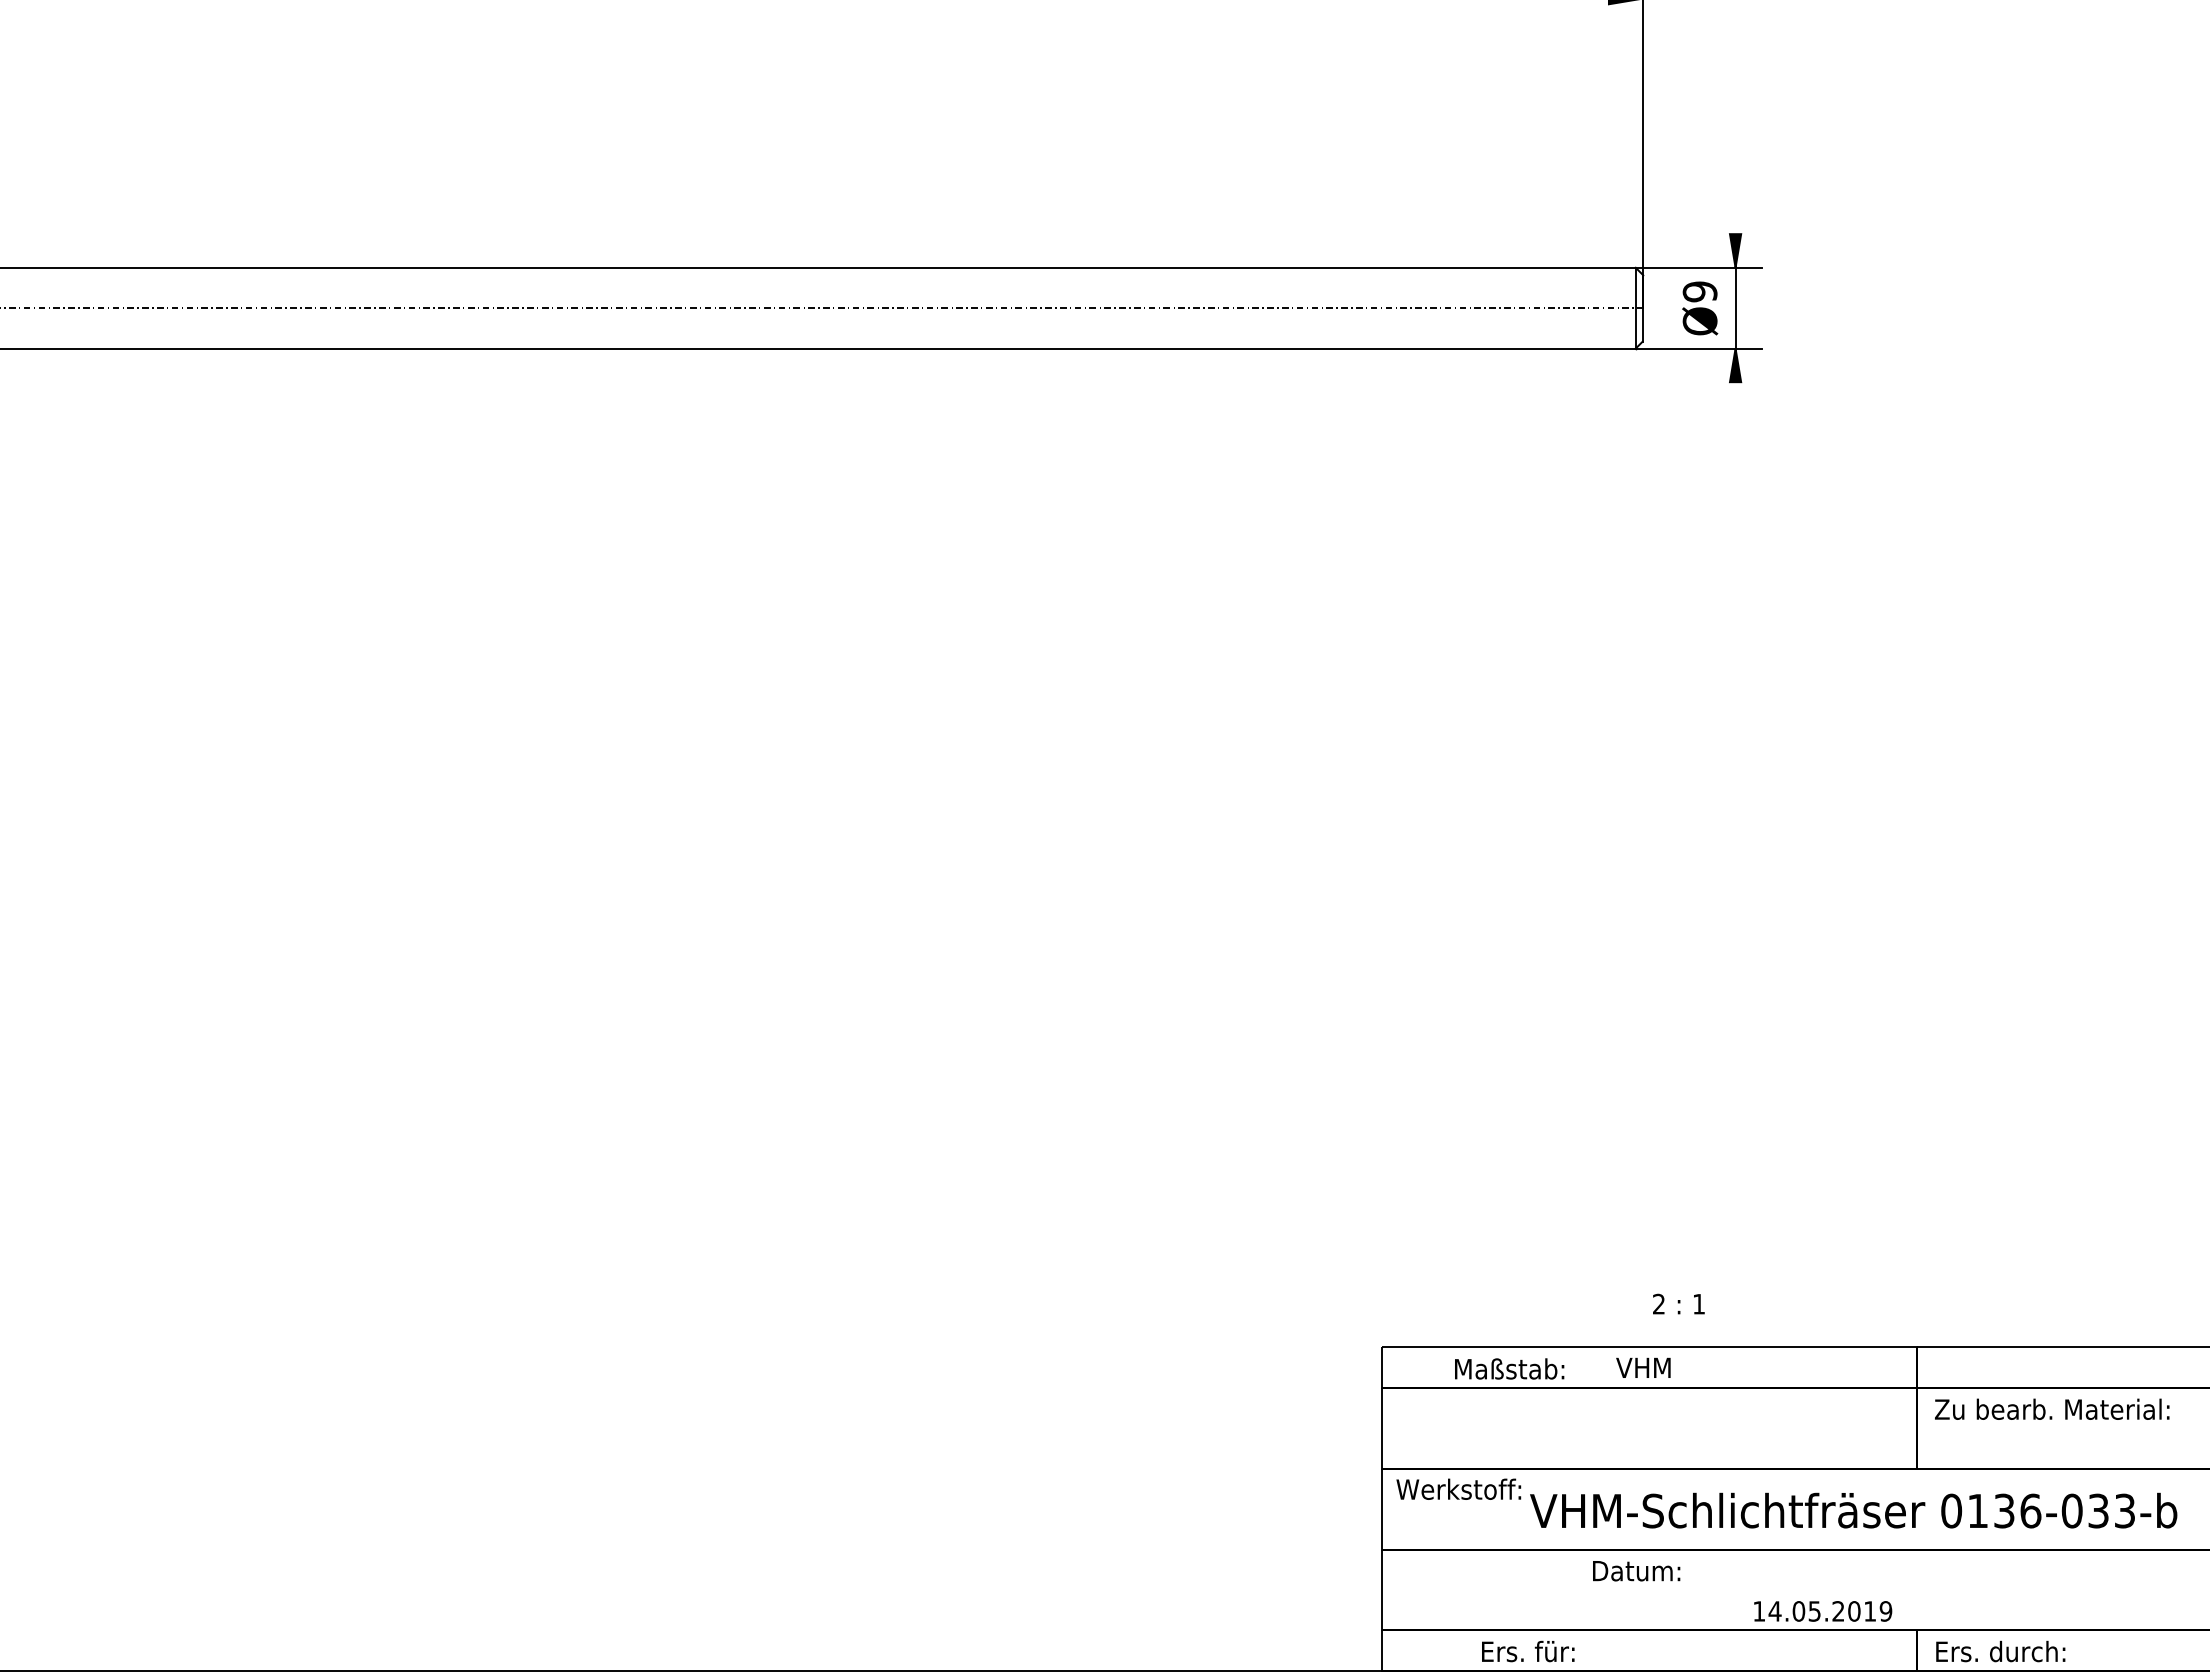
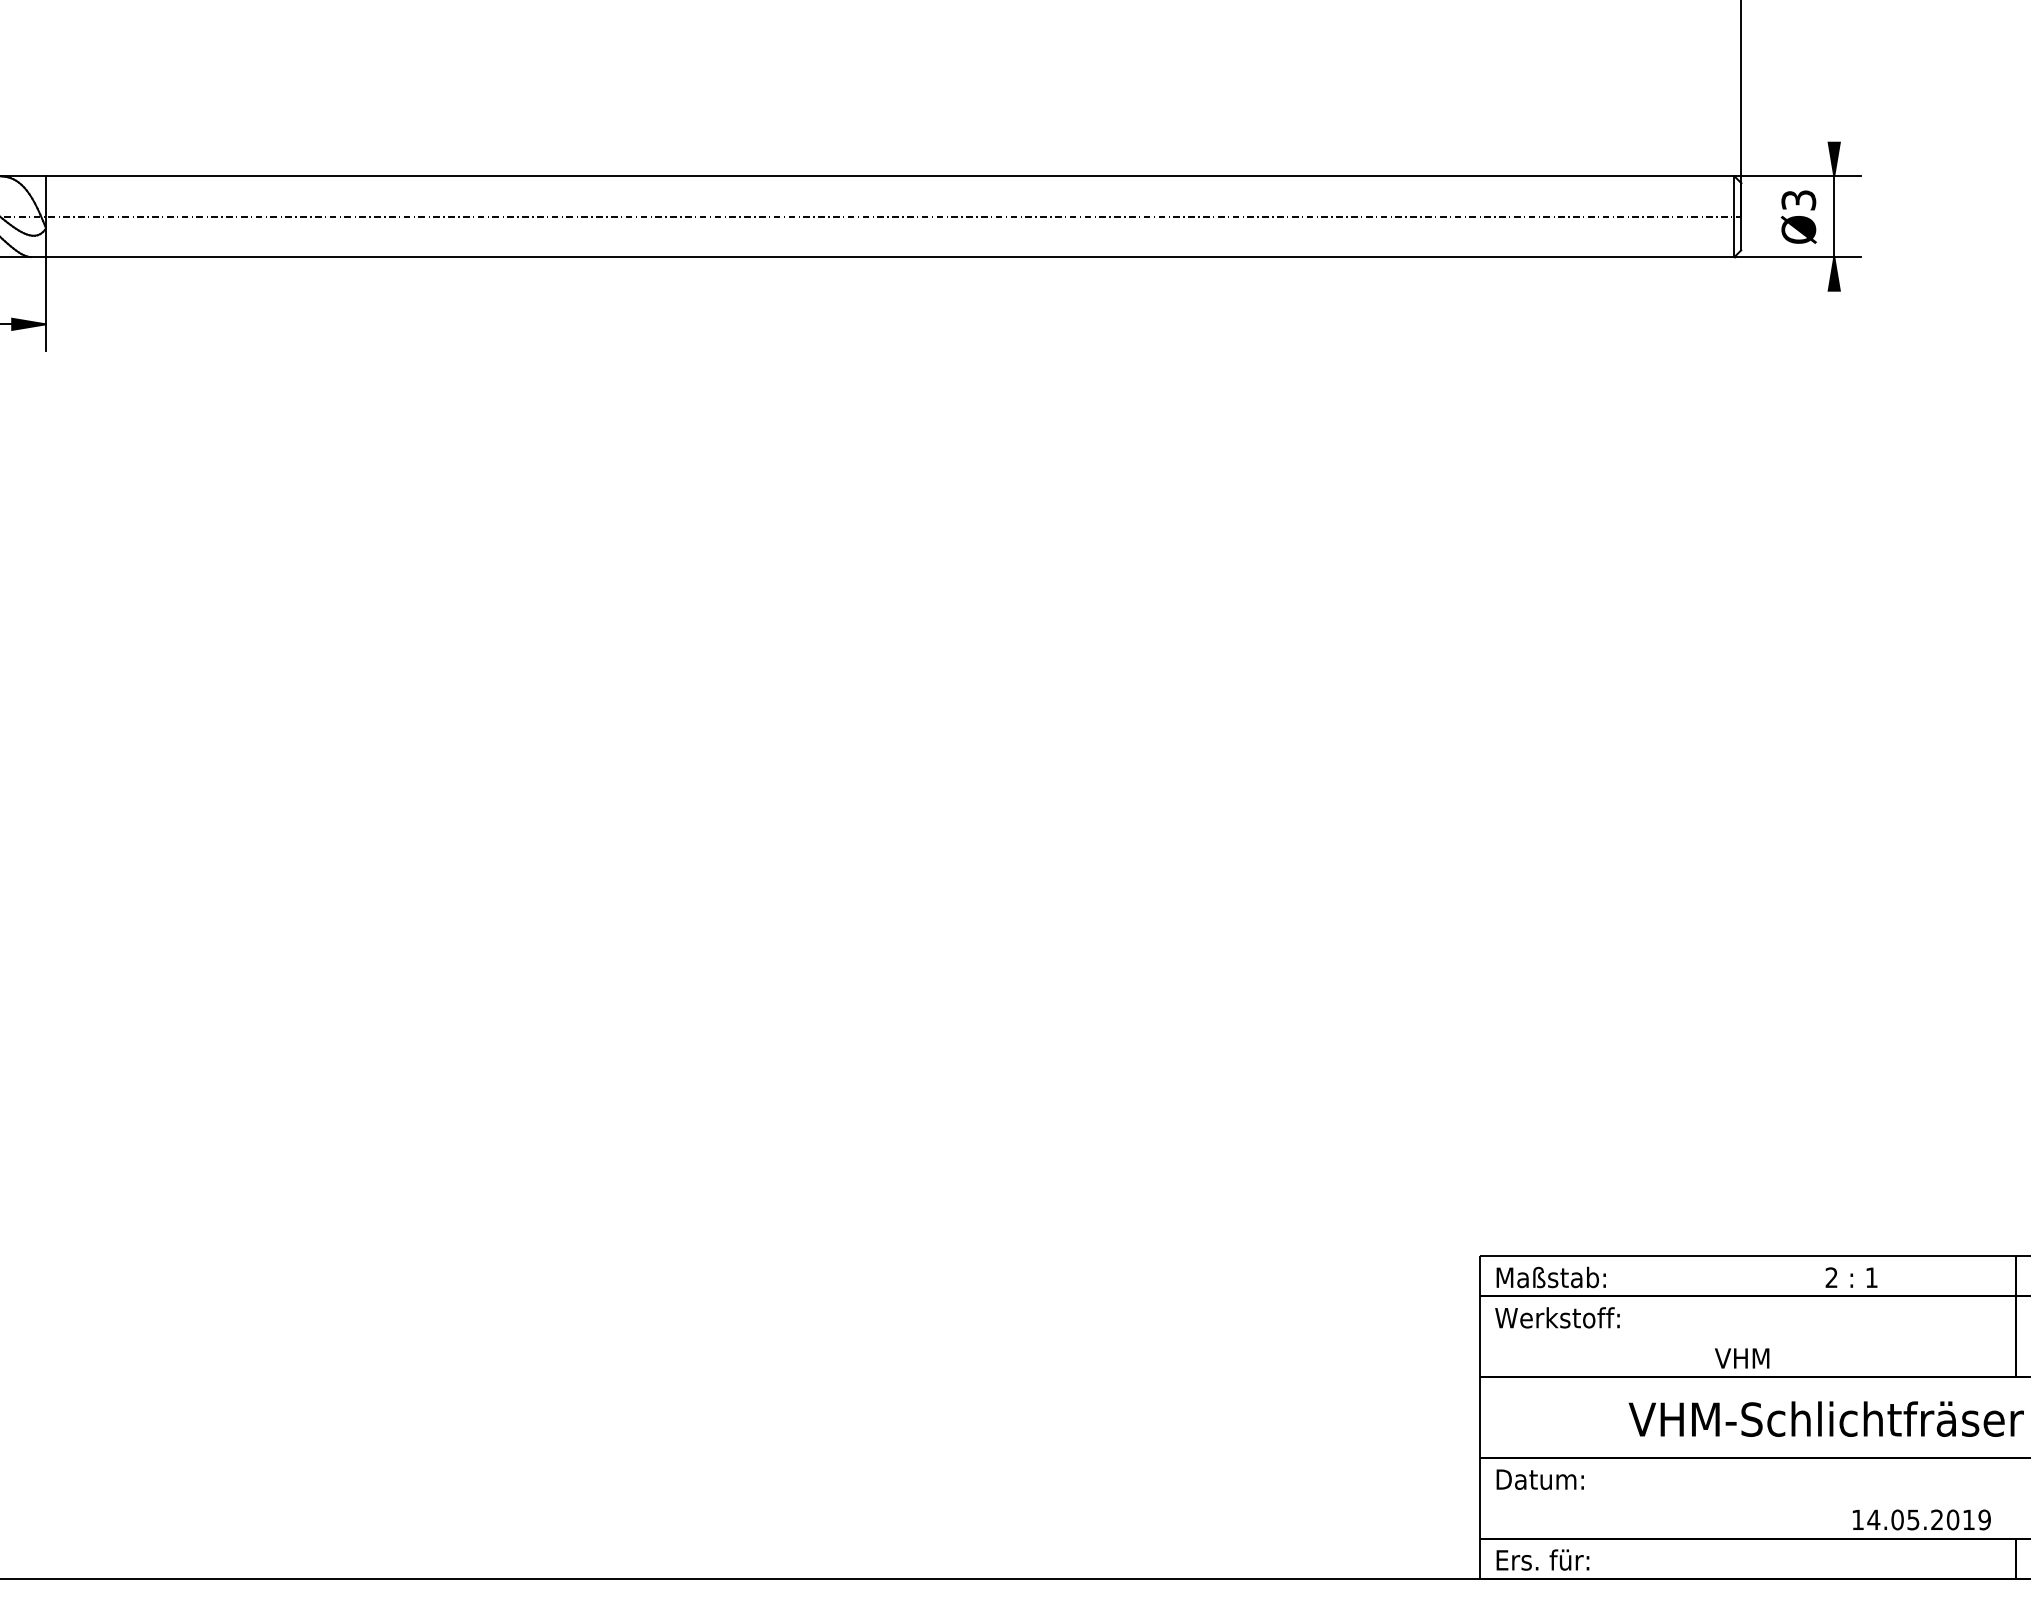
text: (1699, 291) -> (1798, 200), Ø9 -> Ø3
text: (1678, 1303) -> (1851, 1277), moved
text: (1643, 1367) -> (1742, 1358), moved
text: (1509, 1368) -> (1551, 1277), moved
text: (1458, 1488) -> (1557, 1317), moved
text: (1636, 1571) -> (1540, 1480), moved
text: (1528, 1651) -> (1543, 1560), moved

